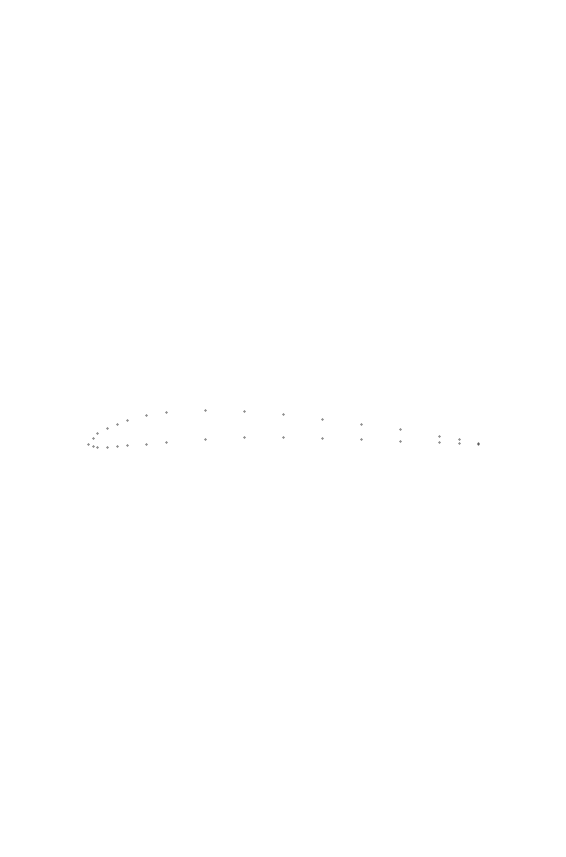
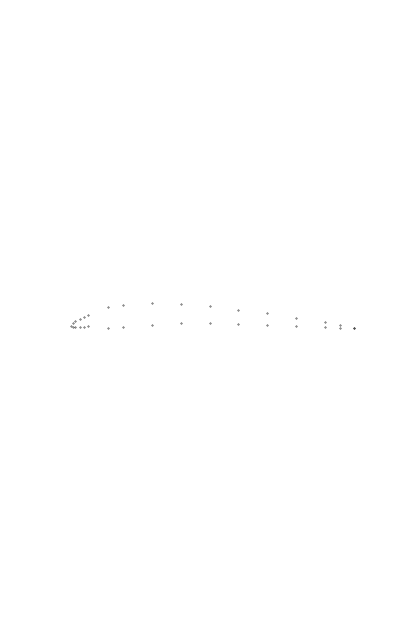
part: (107, 434) -> (79, 321), size x0.6

